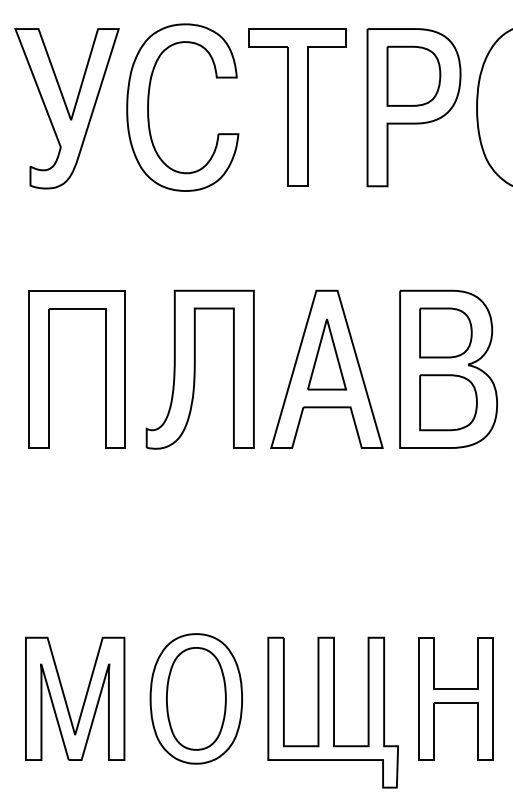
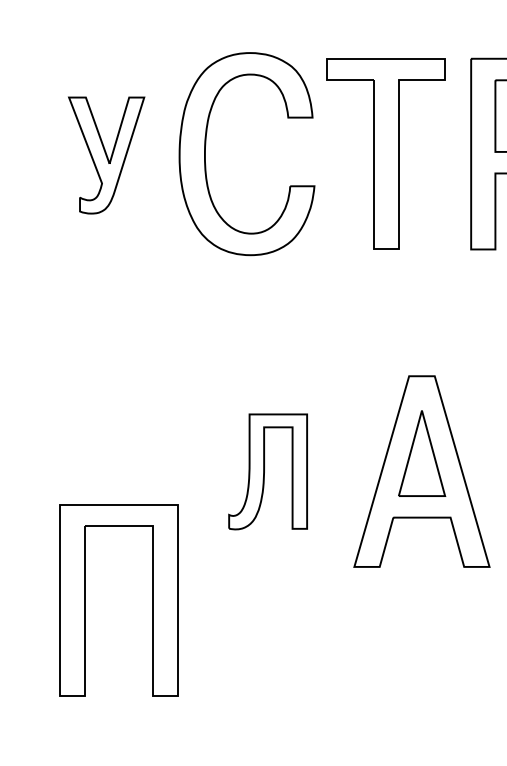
part: (66, 108) -> (105, 155), size x0.6
part: (49, 369) -> (85, 600), moved
part: (199, 369) -> (267, 471), size x0.6

